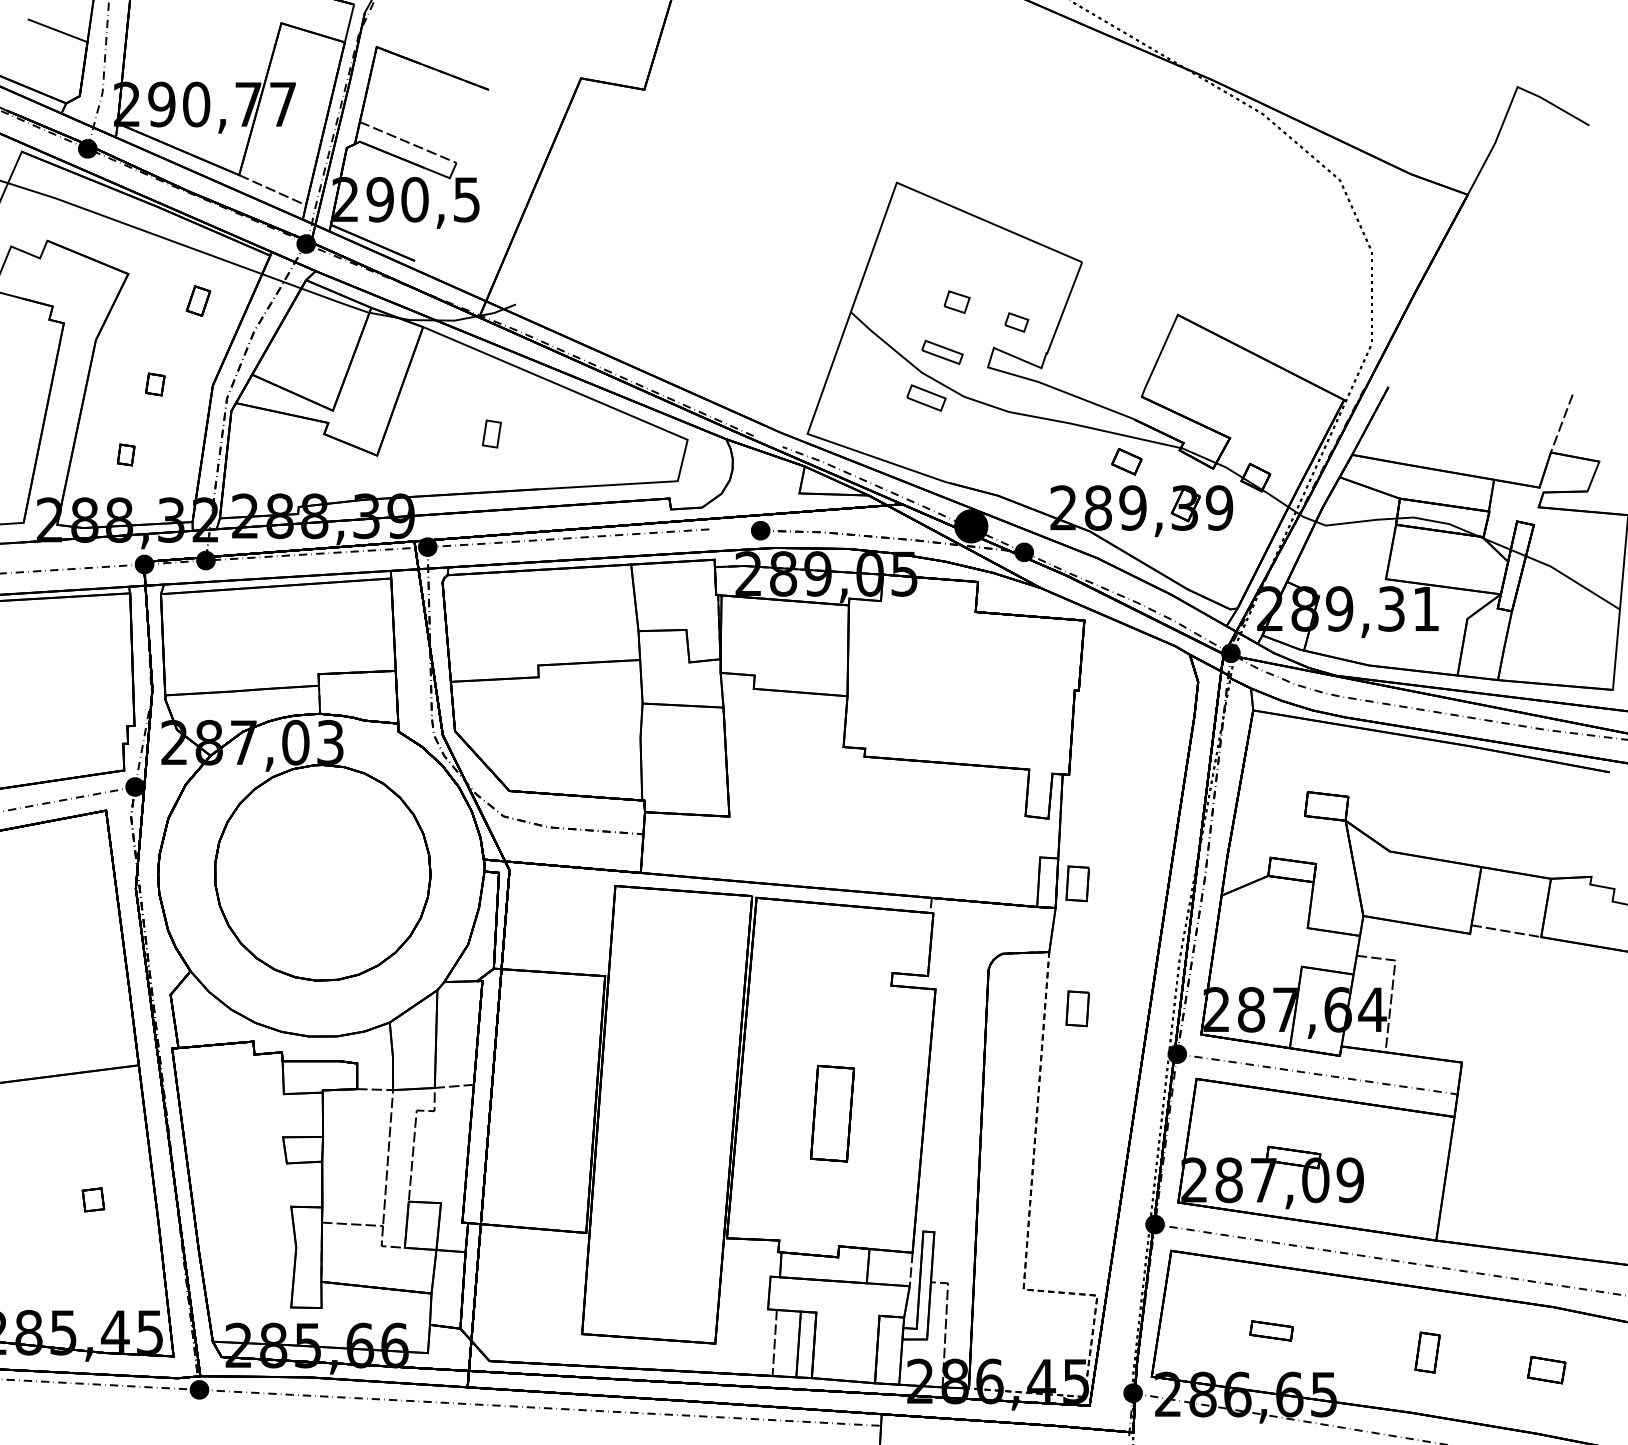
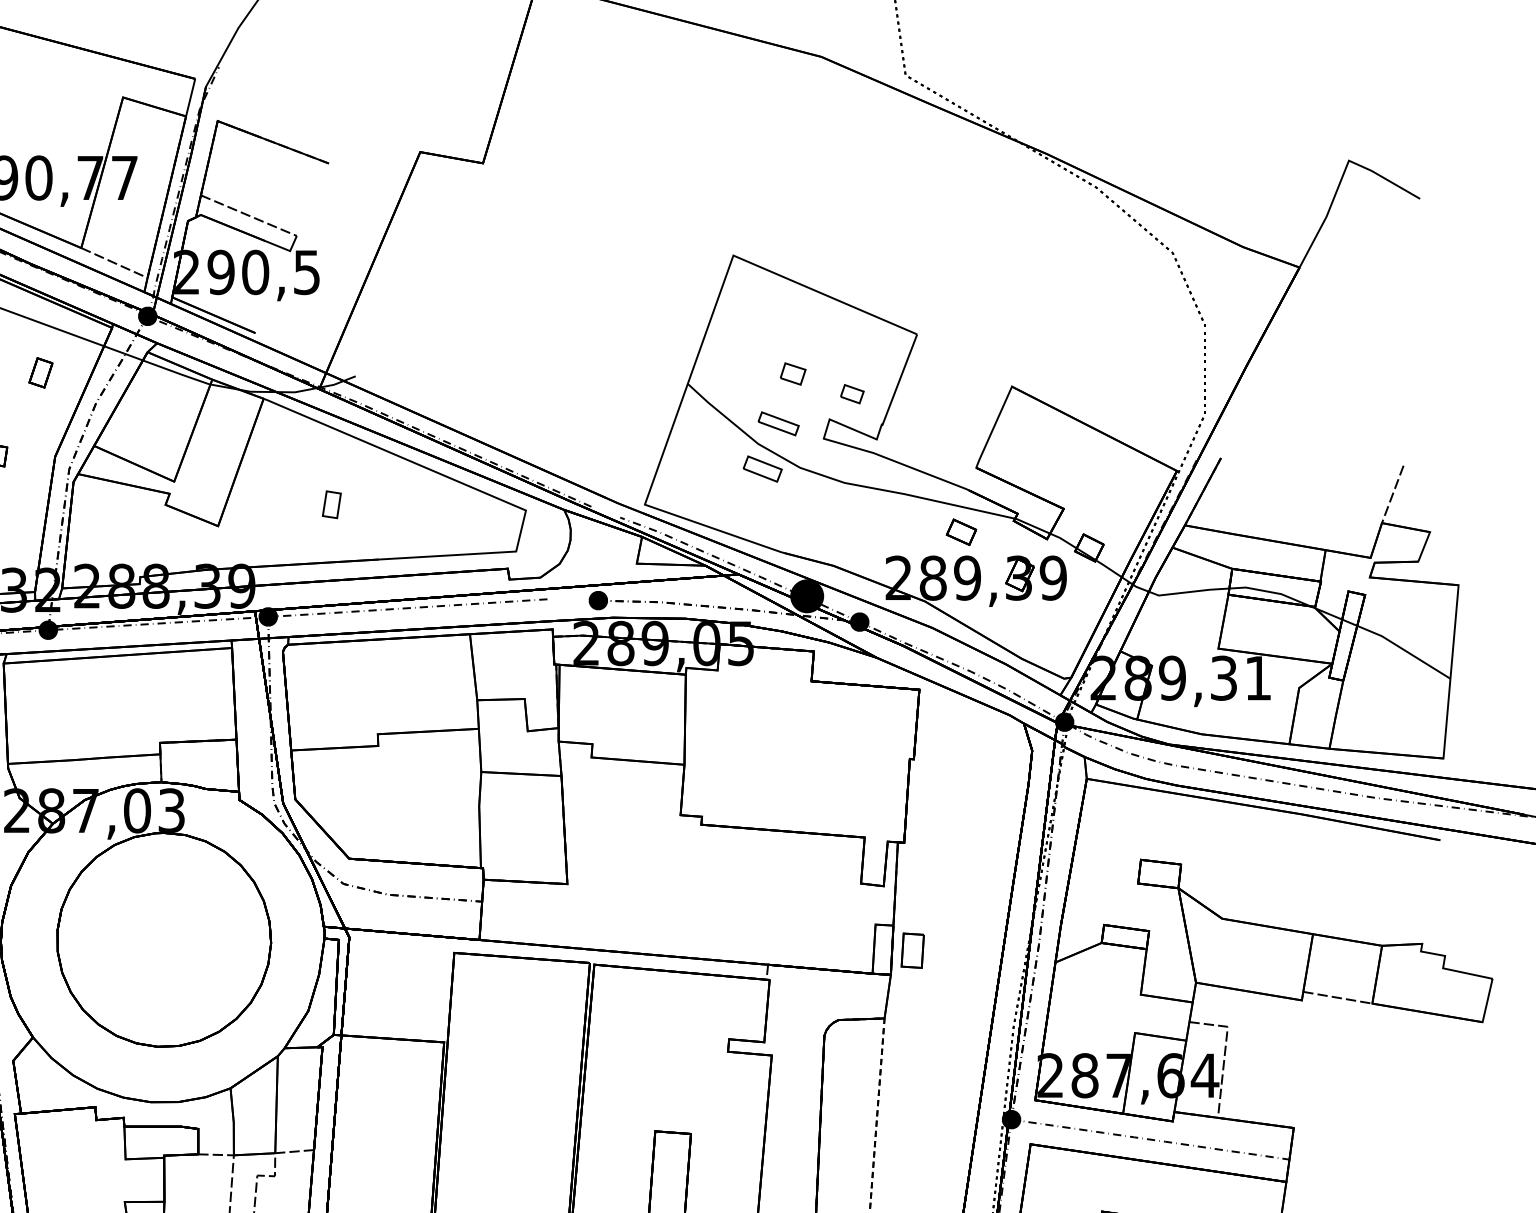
part: (1077, 1008) -> (912, 1074), removed

